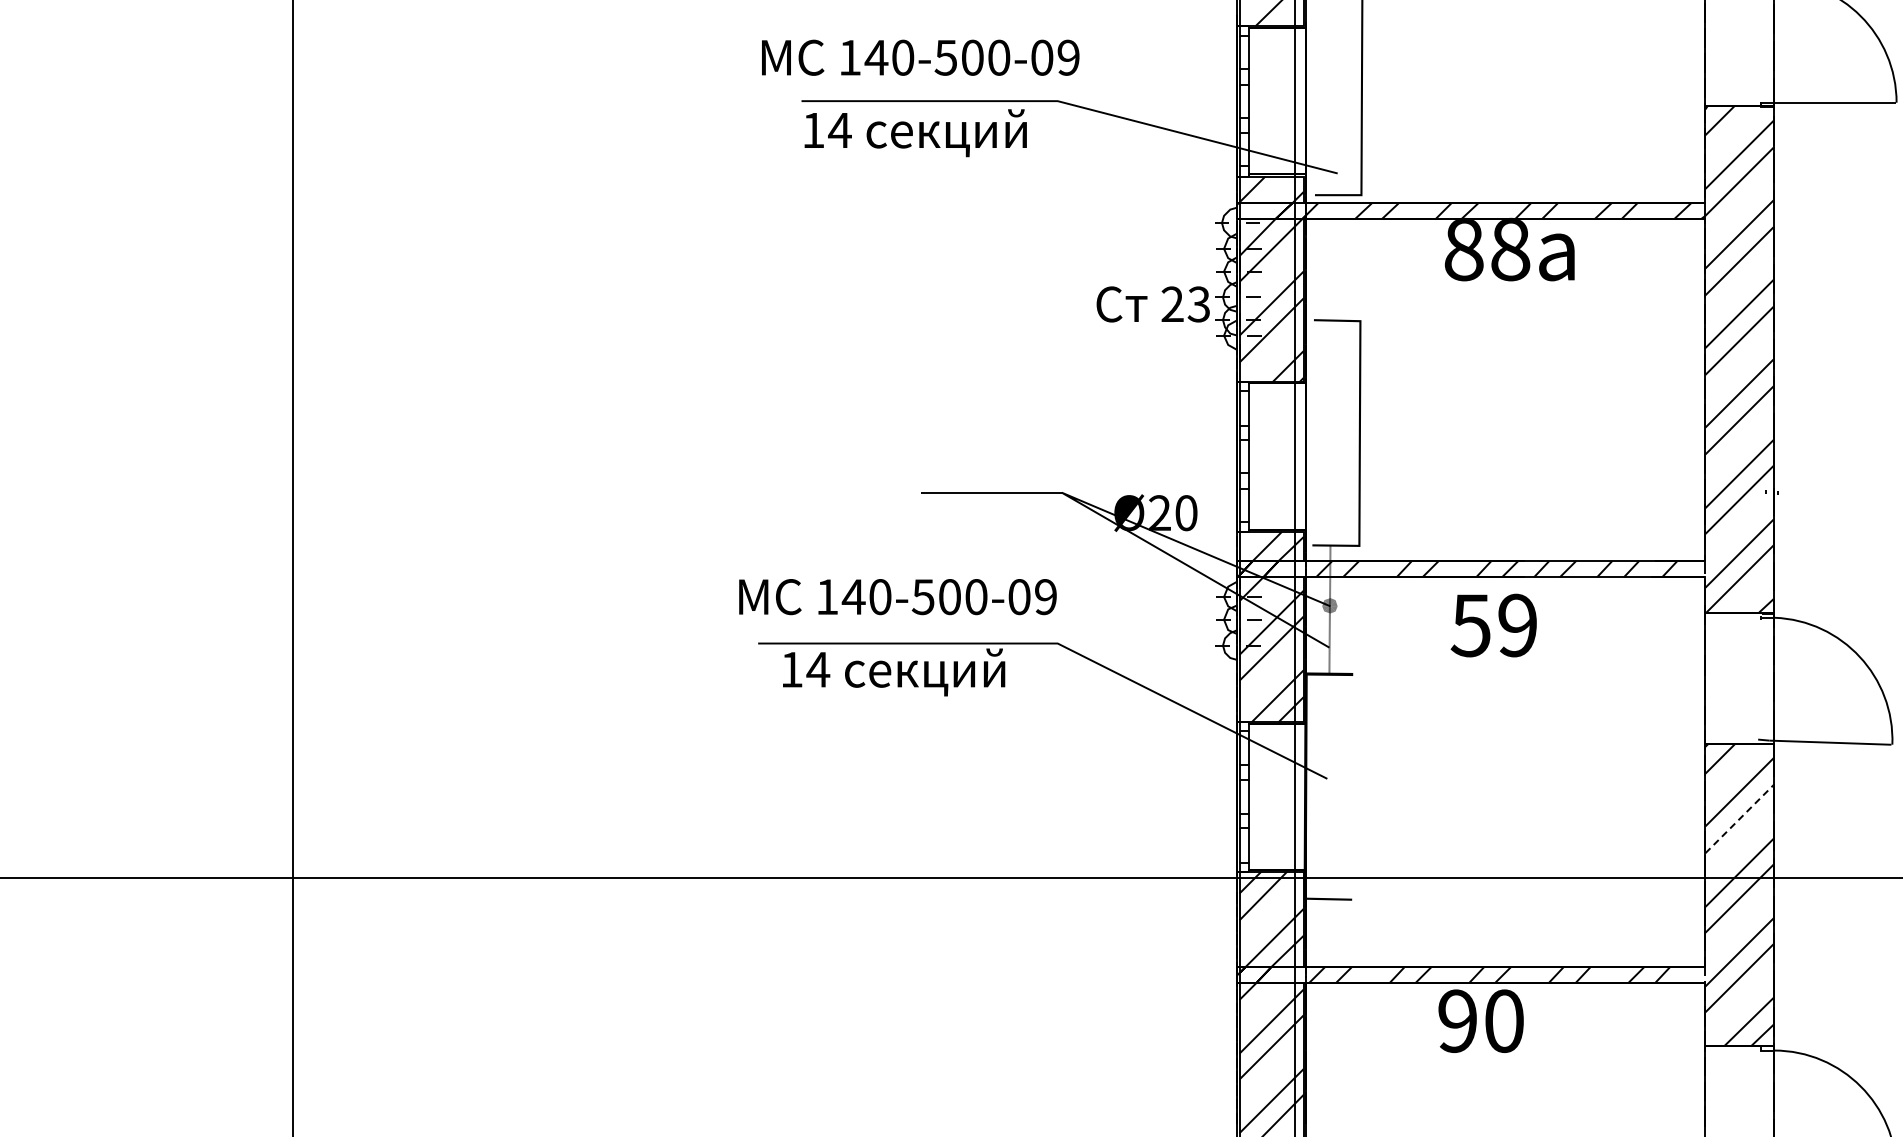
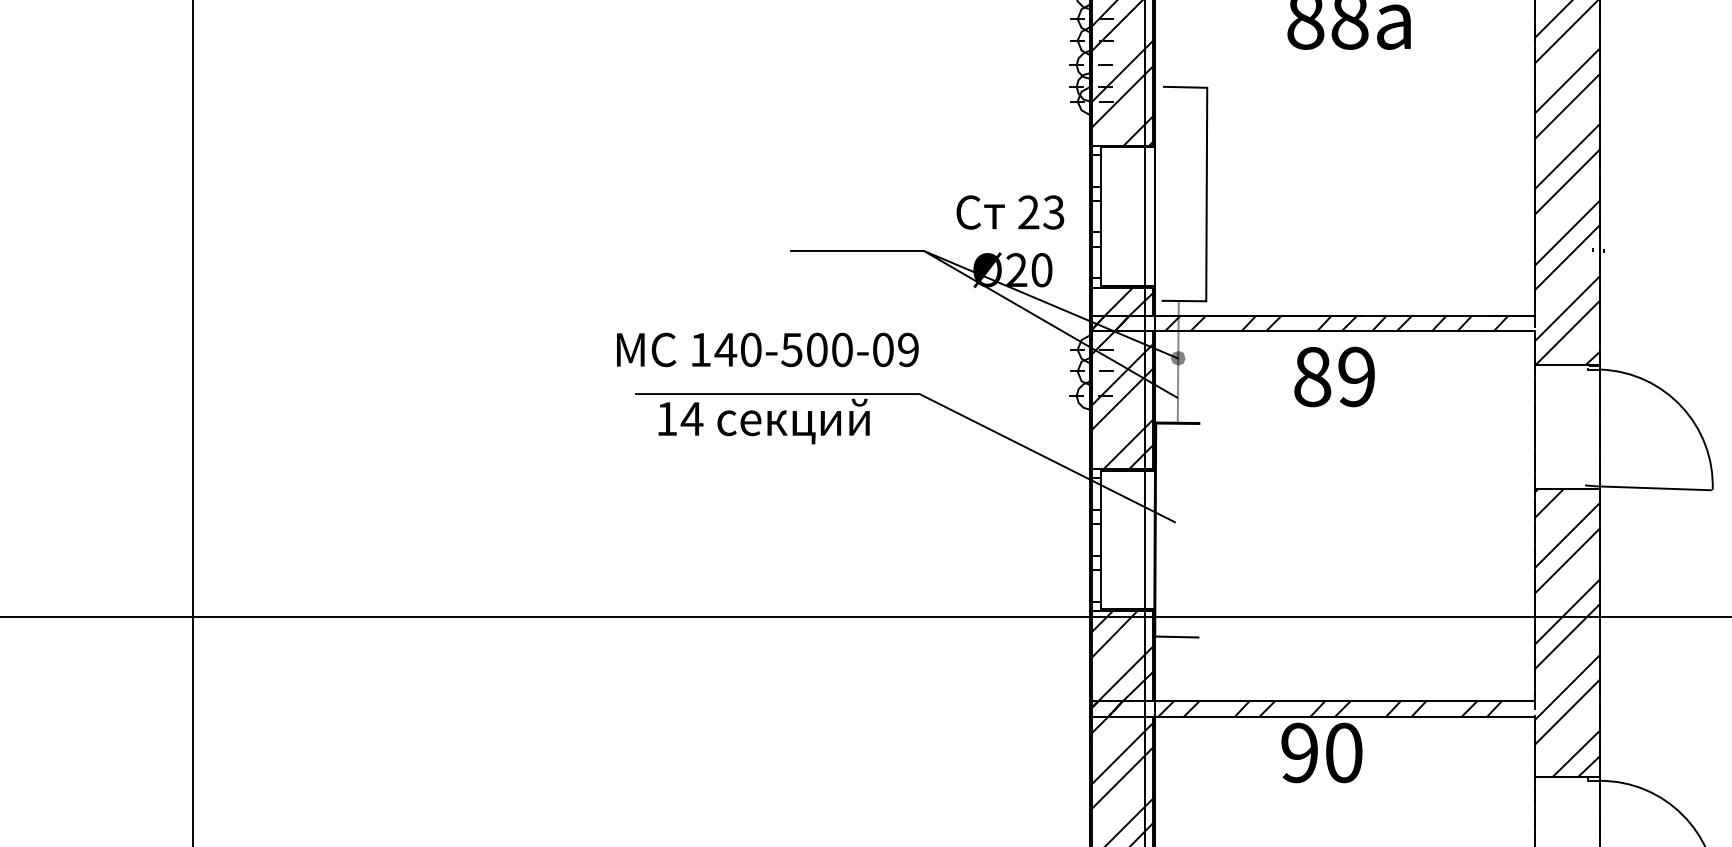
text: (1152, 304) -> (1009, 212), moved
text: (1470, 625) -> (1311, 376), 59 -> 89
line: (1739, 818) -> (1567, 560), dashed -> solid

